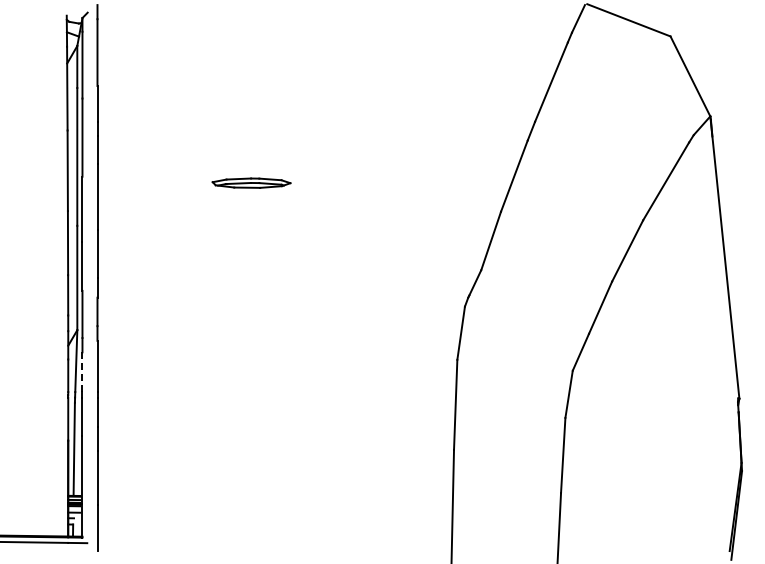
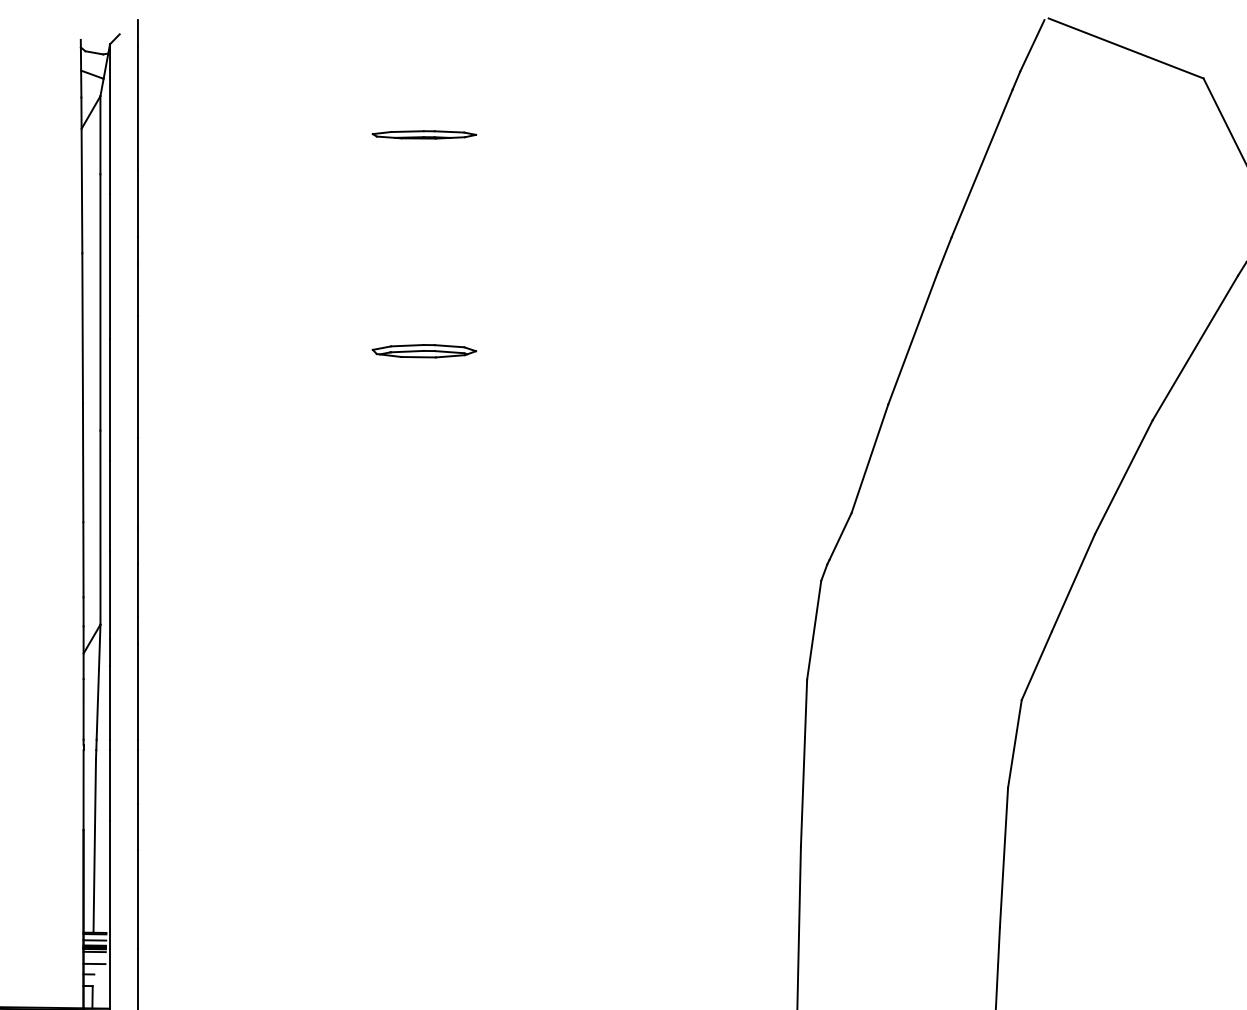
part: (251, 66) -> (424, 134), added
part: (251, 182) -> (424, 350), size x0.71
line: (82, 372) -> (110, 703), dashed -> solid

